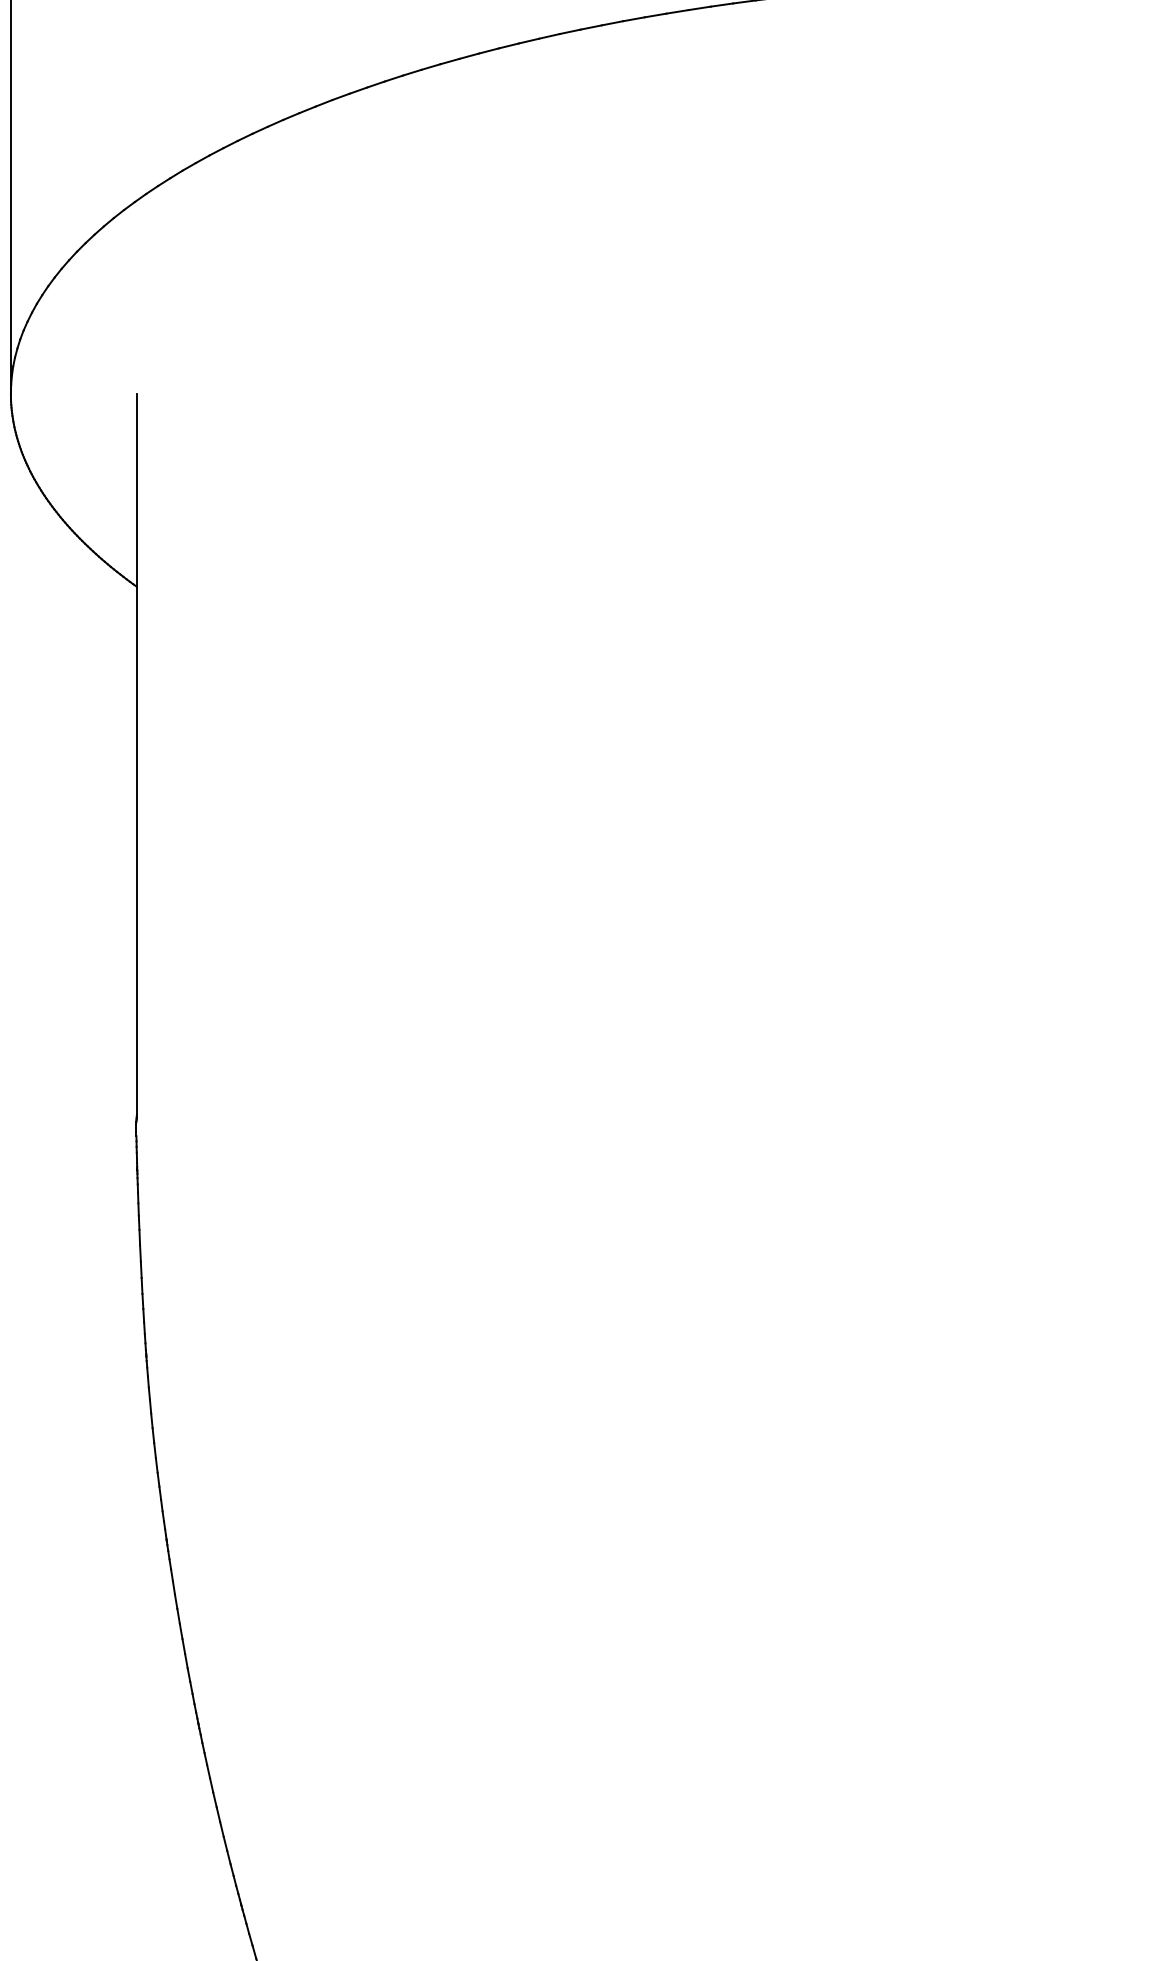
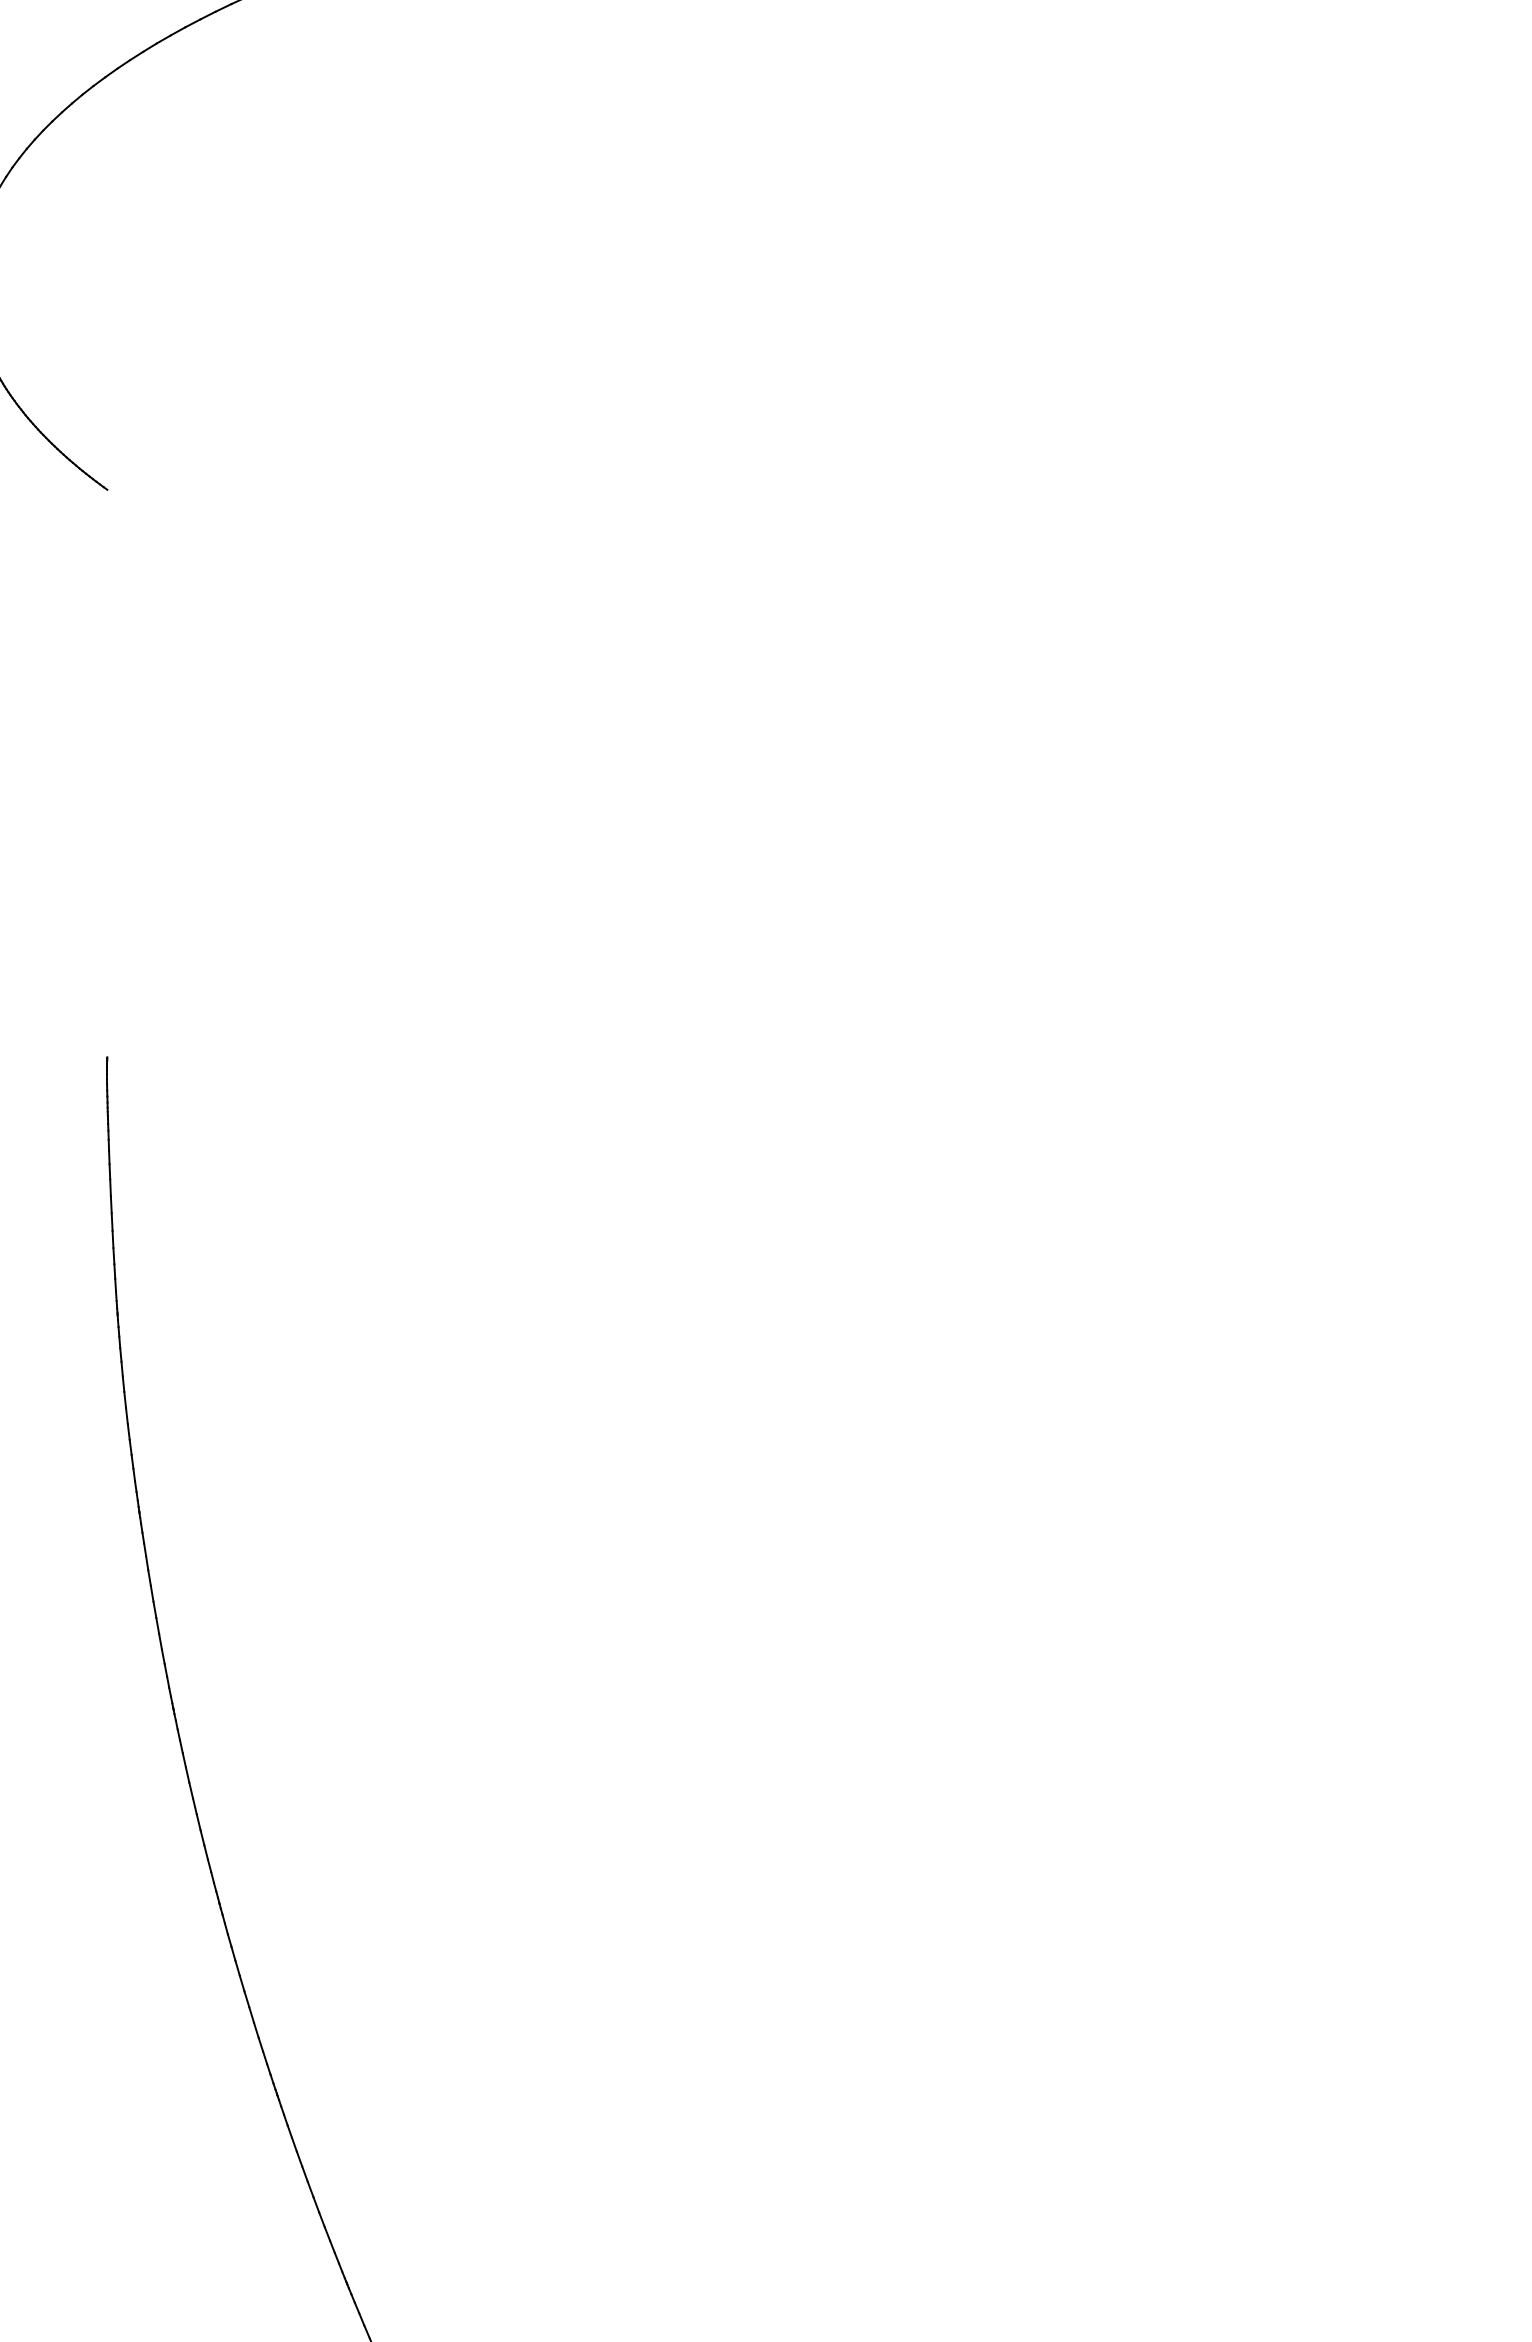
line: (136, 754) -> (107, 669), removed

